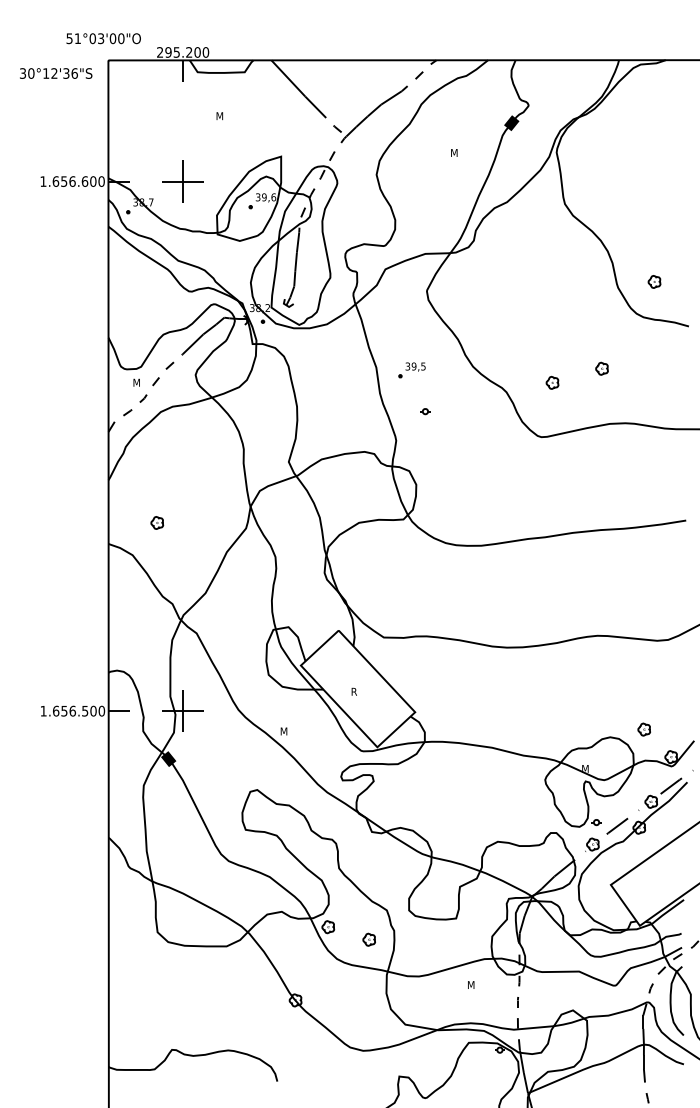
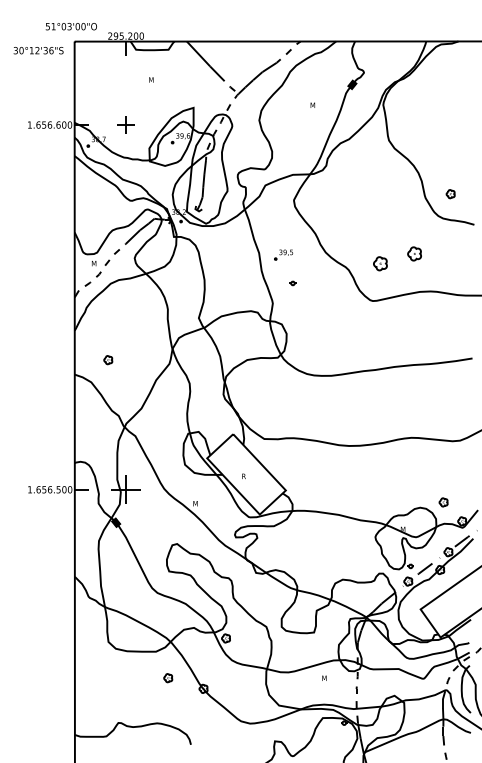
part: (182, 180) -> (125, 124), size x0.6
part: (601, 368) -> (414, 253), size x1.6
part: (552, 382) -> (380, 263), size x1.6
part: (369, 940) -> (168, 678), moved

